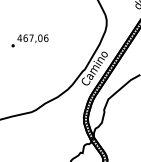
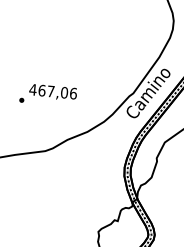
text: (29, 40) -> (47, 94), moved

